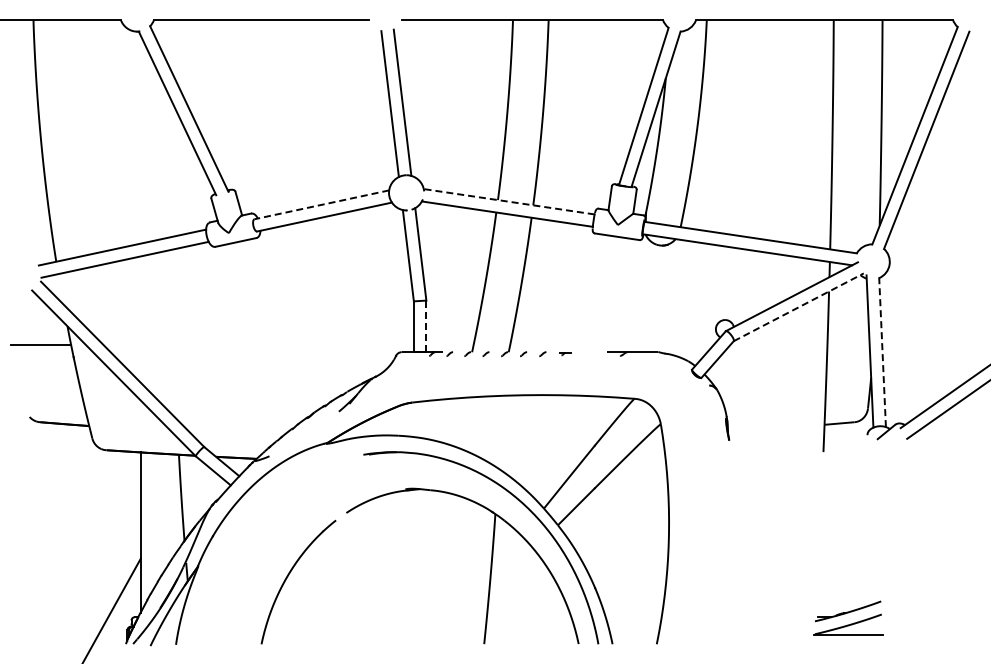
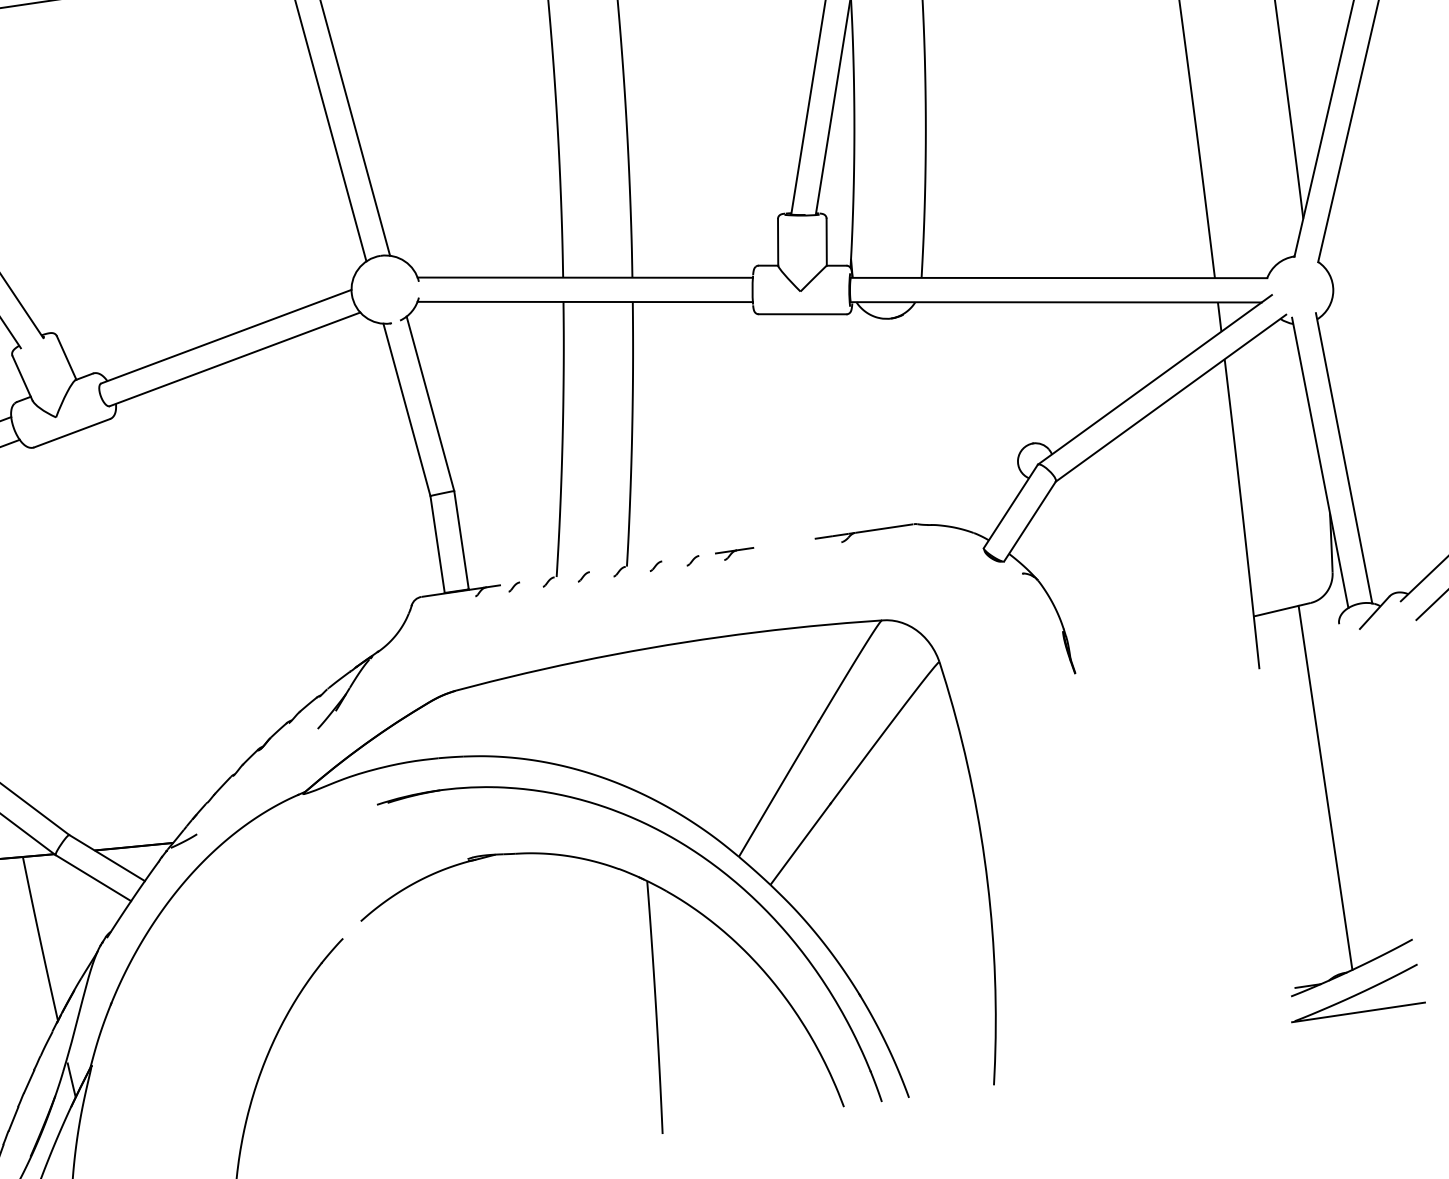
line: (508, 201) -> (583, 277), dashed -> solid
line: (321, 204) -> (225, 336), dashed -> solid
line: (799, 307) -> (1172, 398), dashed -> solid
line: (426, 326) -> (461, 540), dashed -> solid
line: (882, 350) -> (1343, 457), dashed -> solid
part: (565, 353) -> (736, 553), size x1.67
line: (848, 517) -> (1326, 787), added

